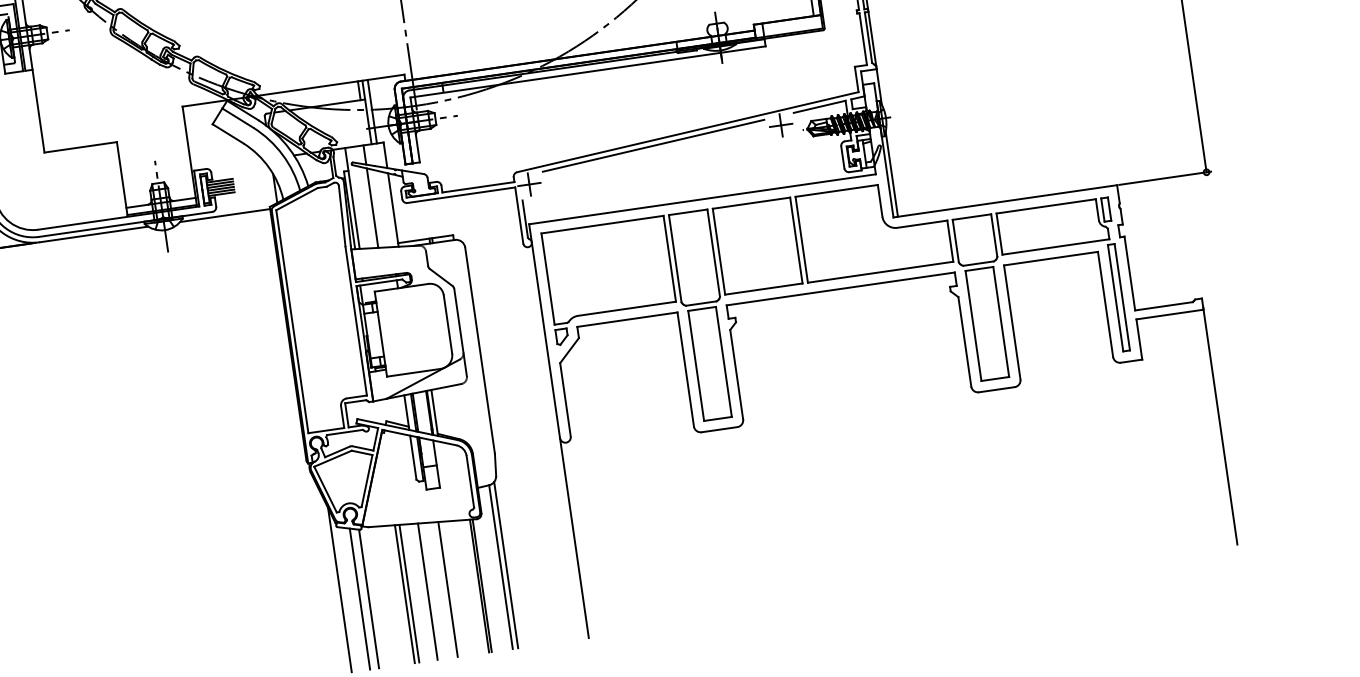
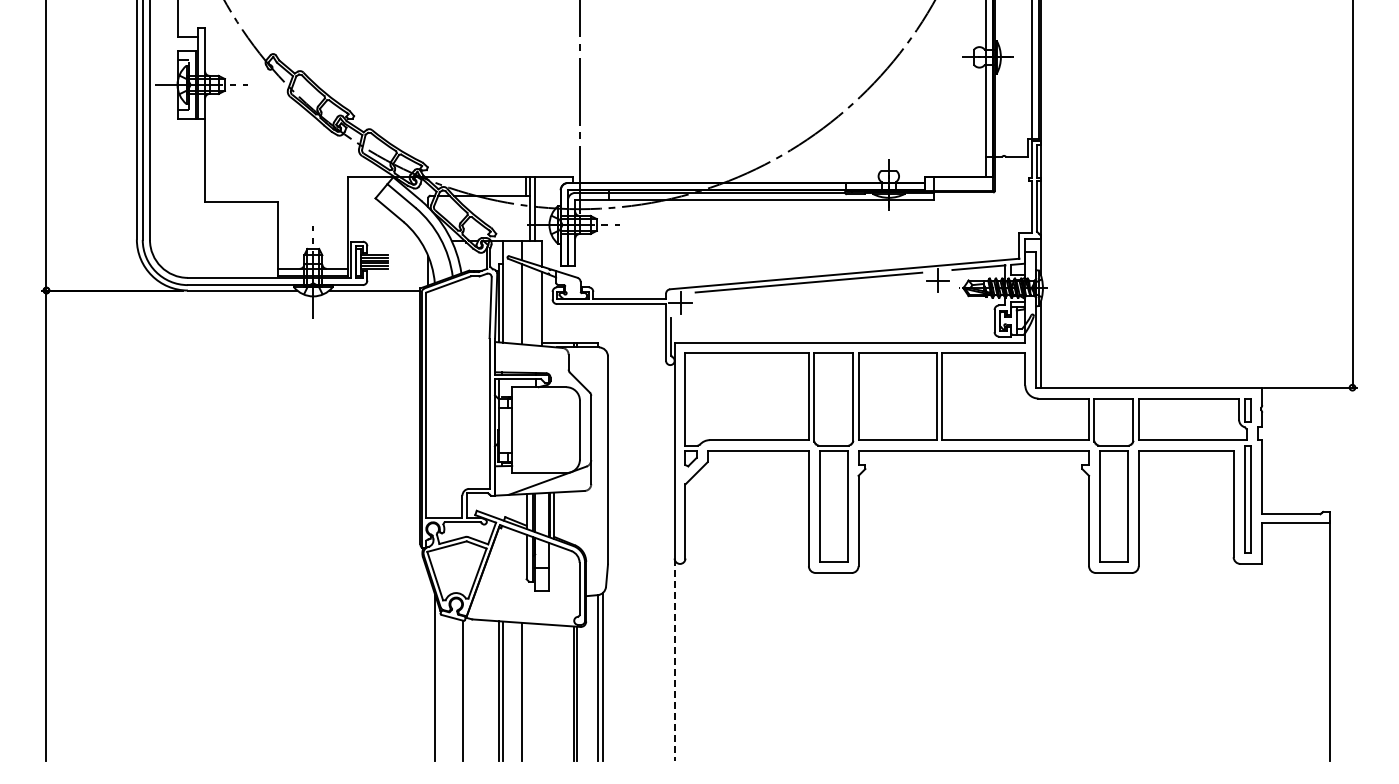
line: (574, 539) -> (674, 660), solid -> dashed
line: (448, 589) -> (542, 692), removed
line: (359, 599) -> (453, 689), removed

